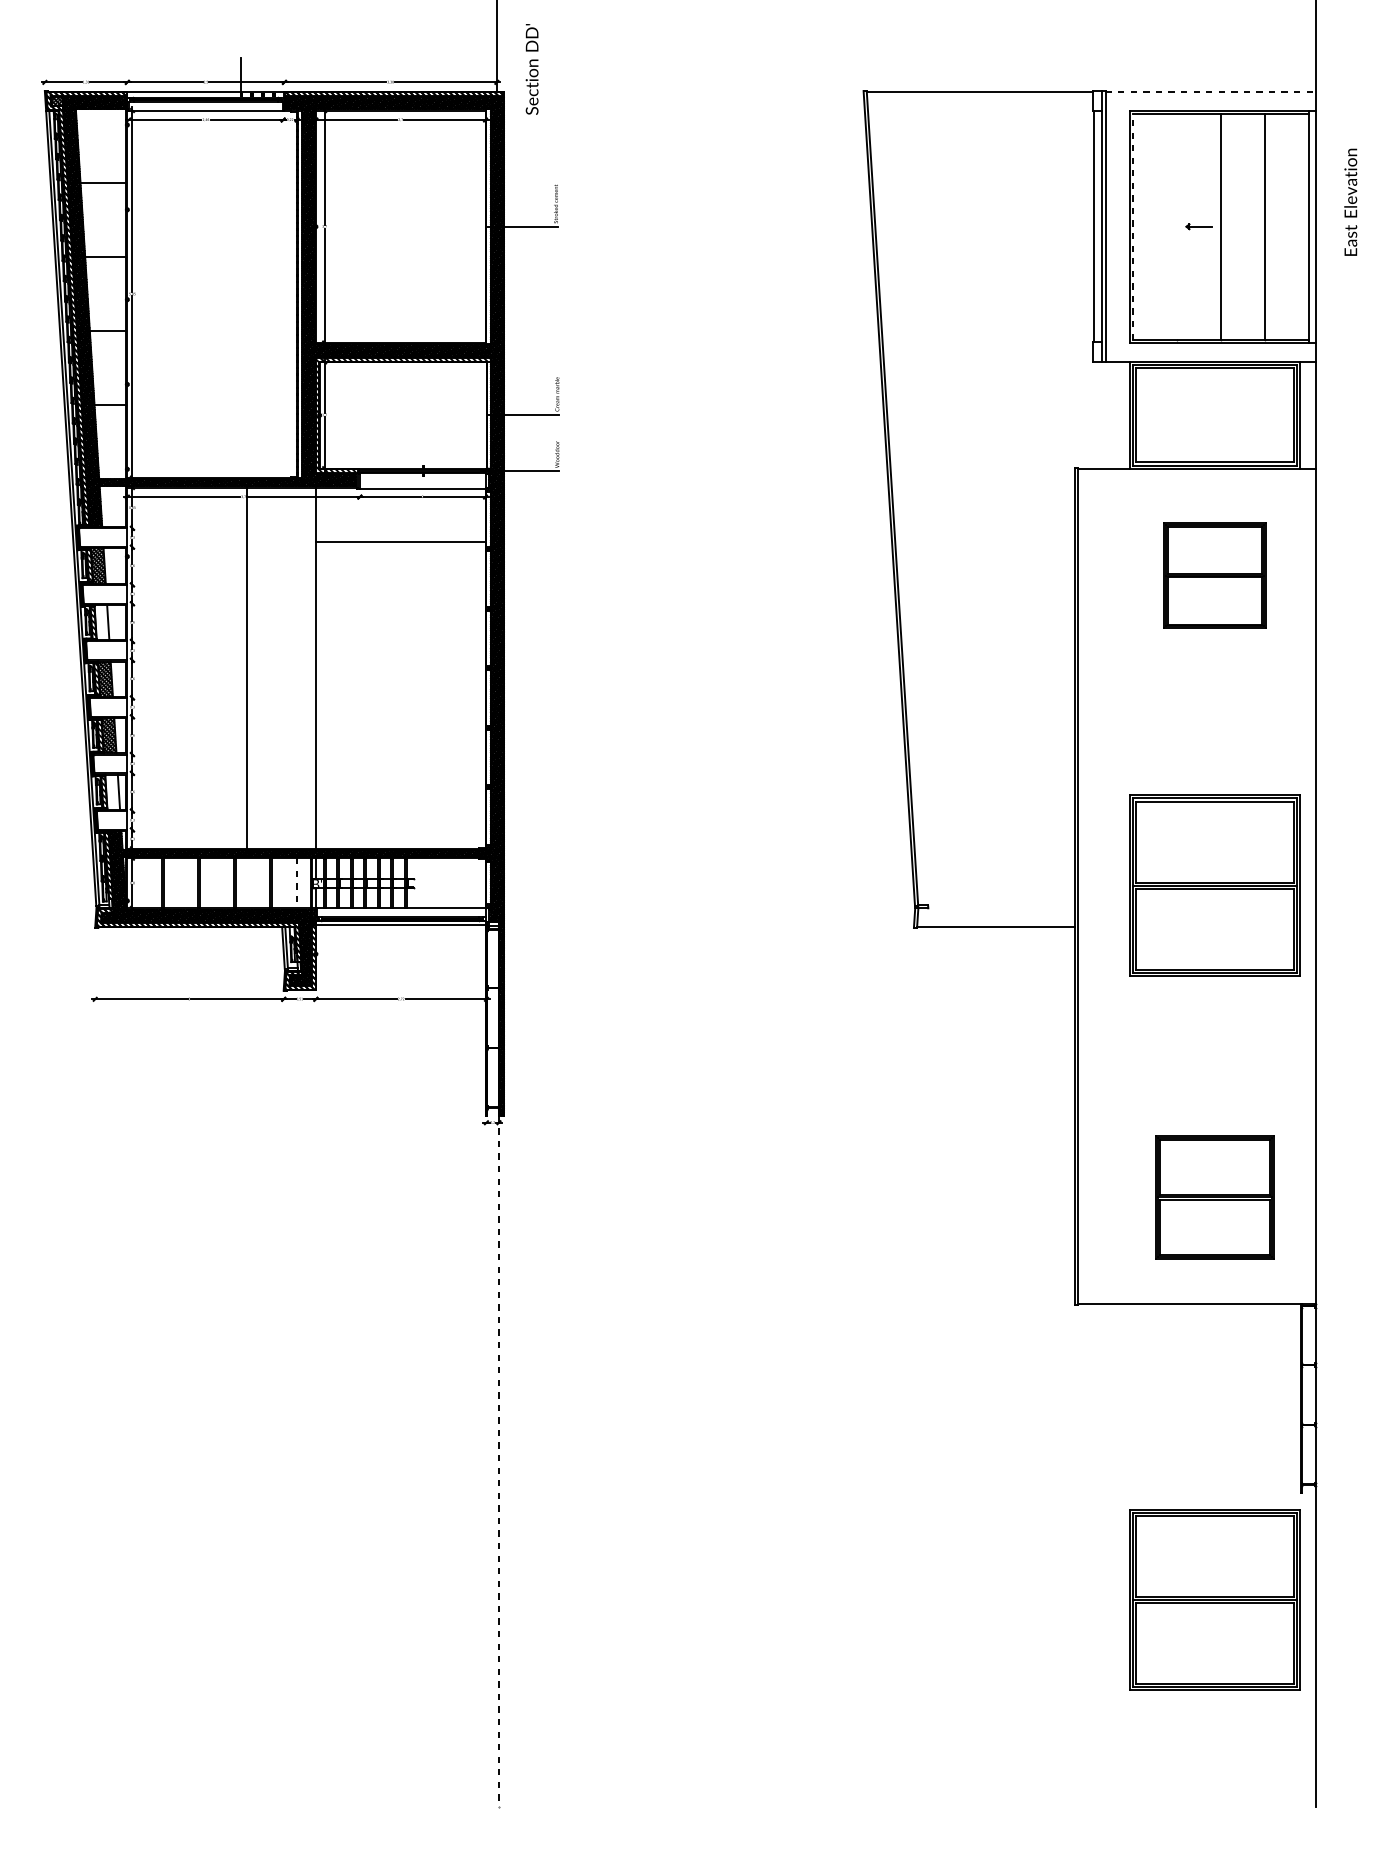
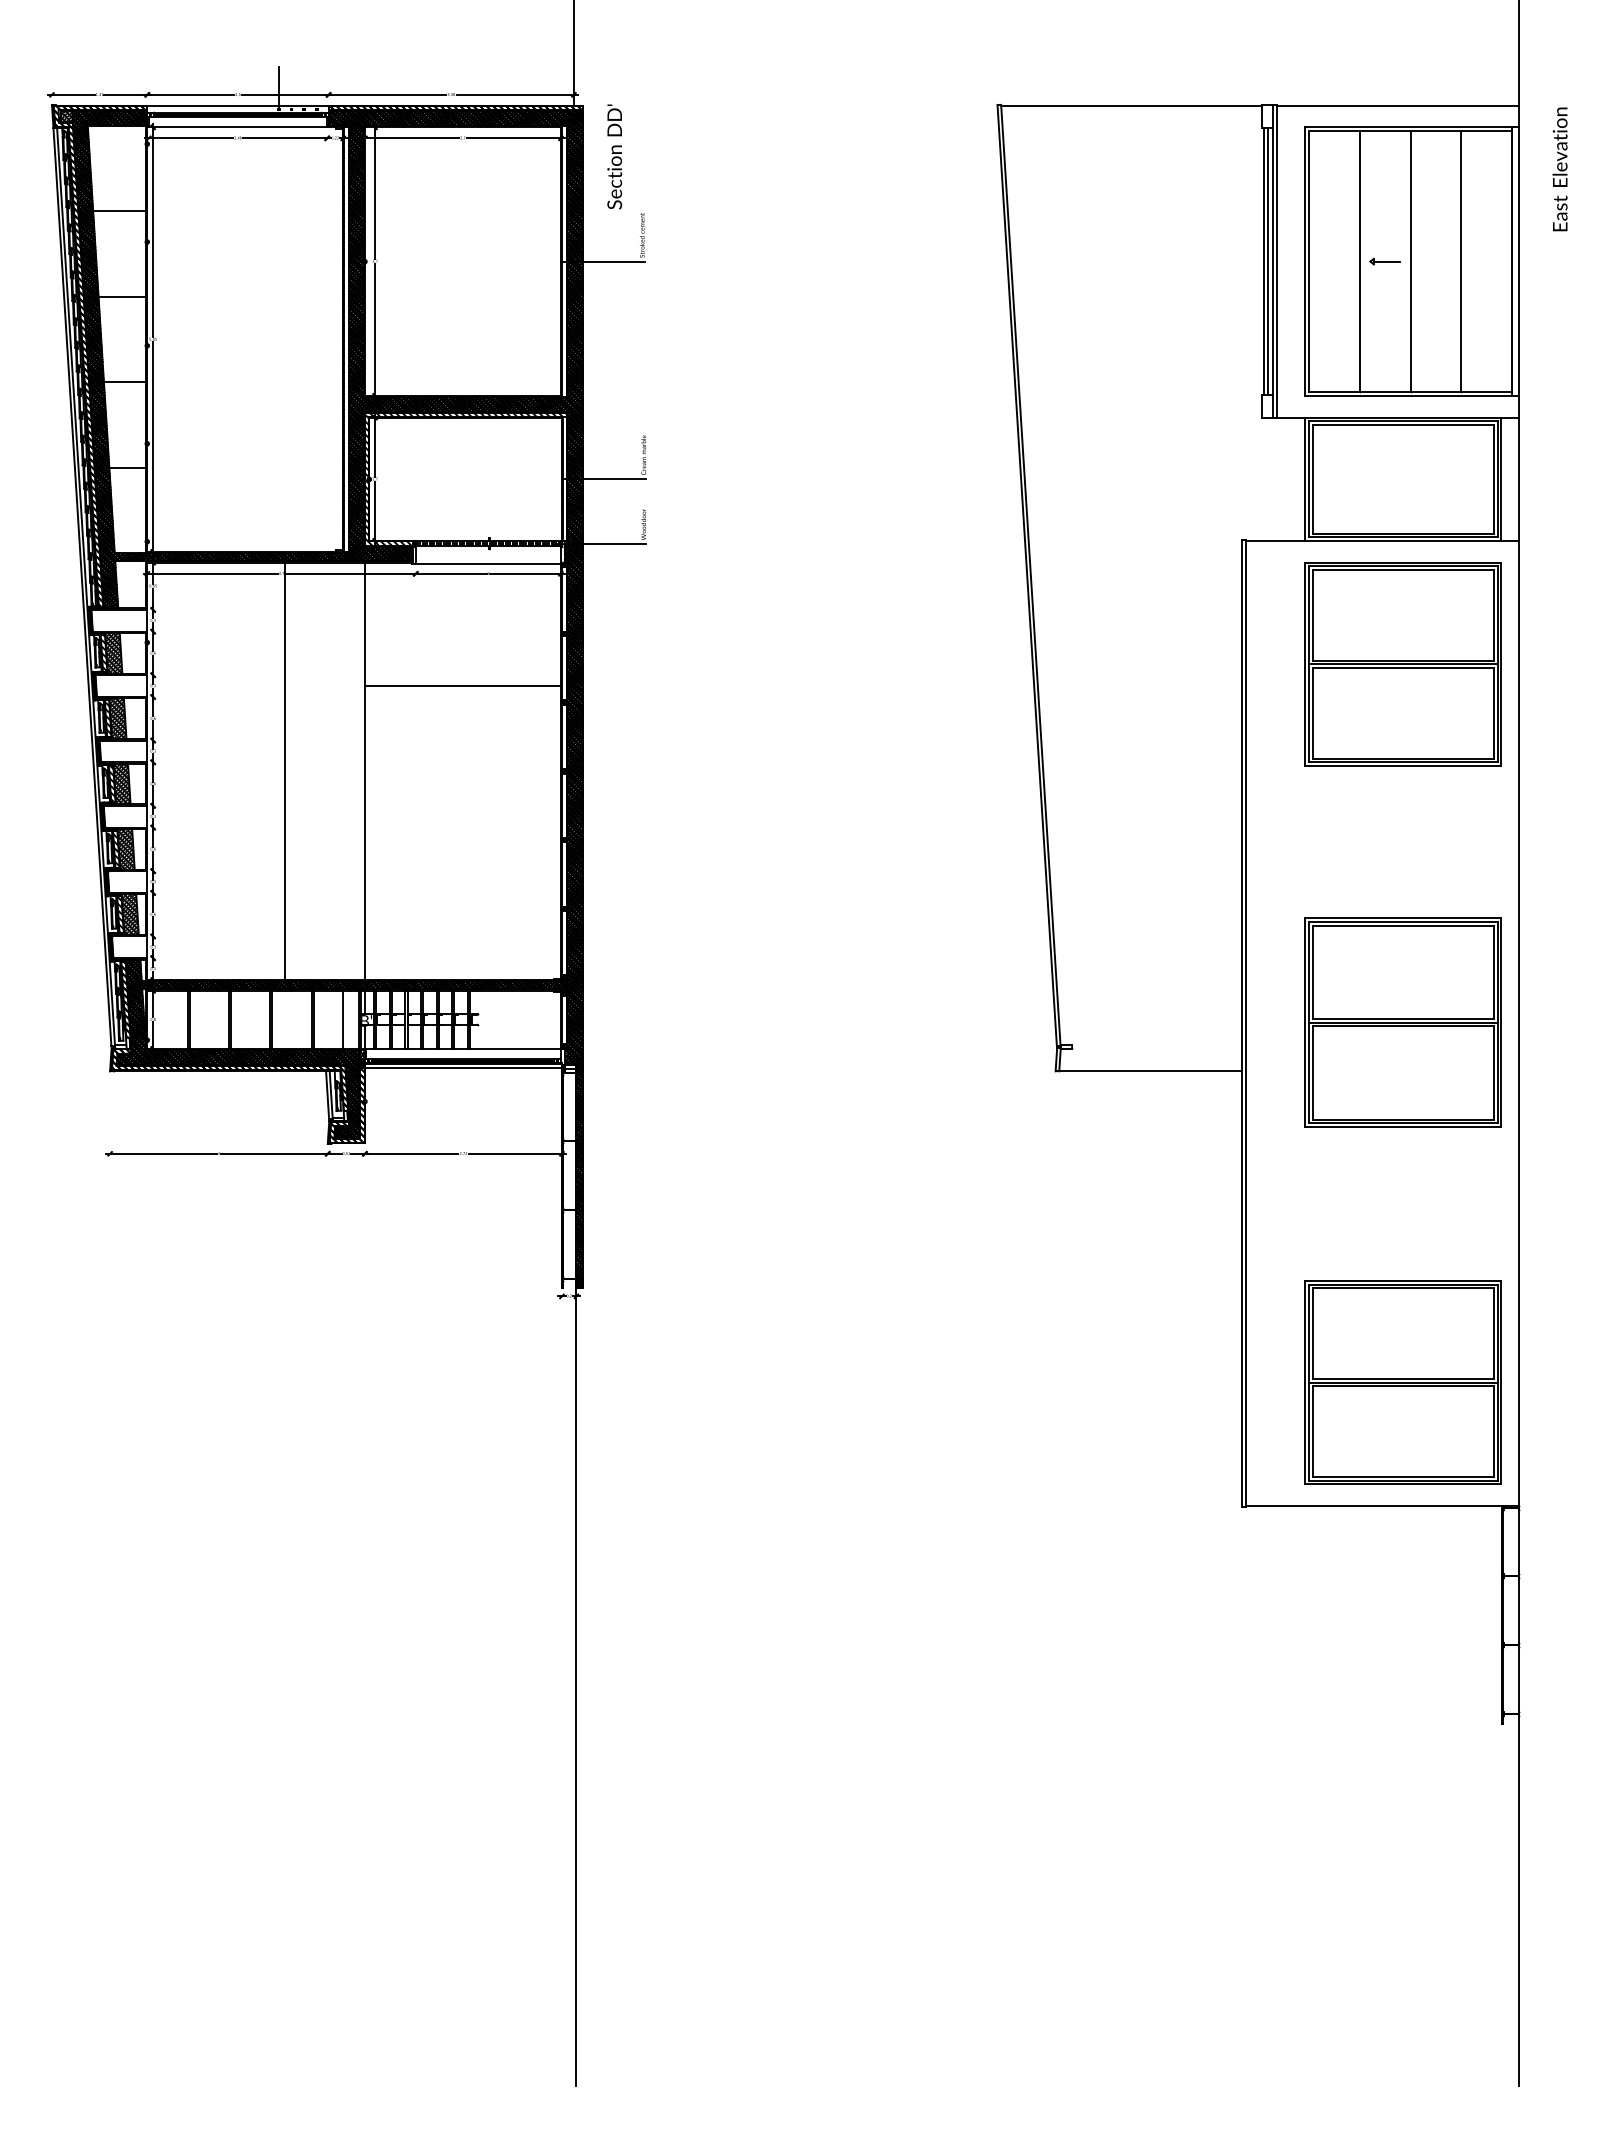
text: (531, 69) -> (614, 156), moved
line: (1210, 91) -> (1398, 105), dashed -> solid
text: (1350, 202) -> (1559, 169), moved
line: (1097, 226) -> (1267, 261), added
line: (1133, 226) -> (1309, 261), dashed -> solid
line: (1177, 226) -> (1359, 261), added
line: (400, 542) -> (462, 686), moved
part: (1214, 575) -> (1402, 664), size x1.67
hatch: (101, 622) -> (117, 718), added
hatch: (111, 792) -> (129, 914), added
line: (297, 883) -> (343, 1020), dashed -> solid
part: (1214, 1197) -> (1402, 1382), size x1.43
line: (499, 1461) -> (576, 1687), dashed -> solid
part: (1214, 1599) -> (1402, 1847), removed

